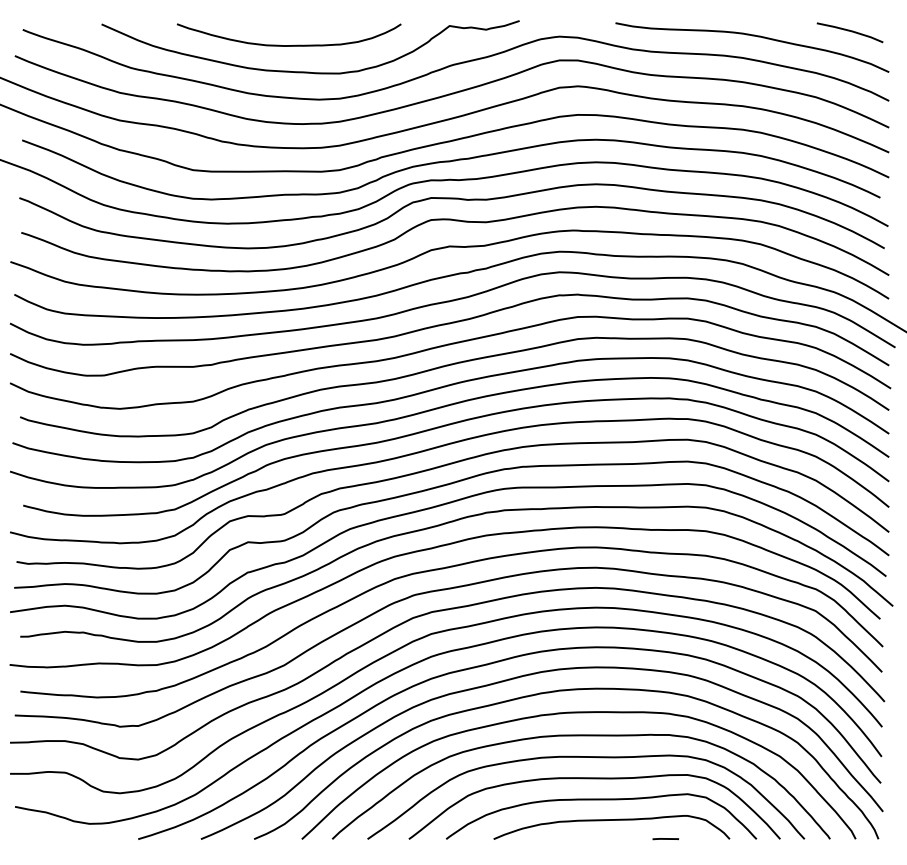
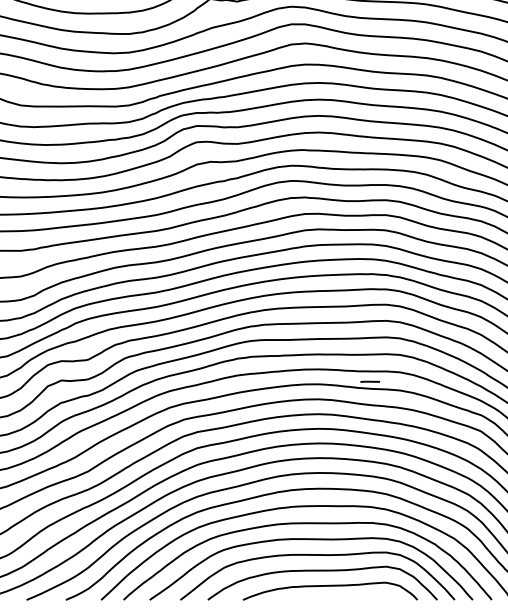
line: (665, 839) -> (369, 382), moved

